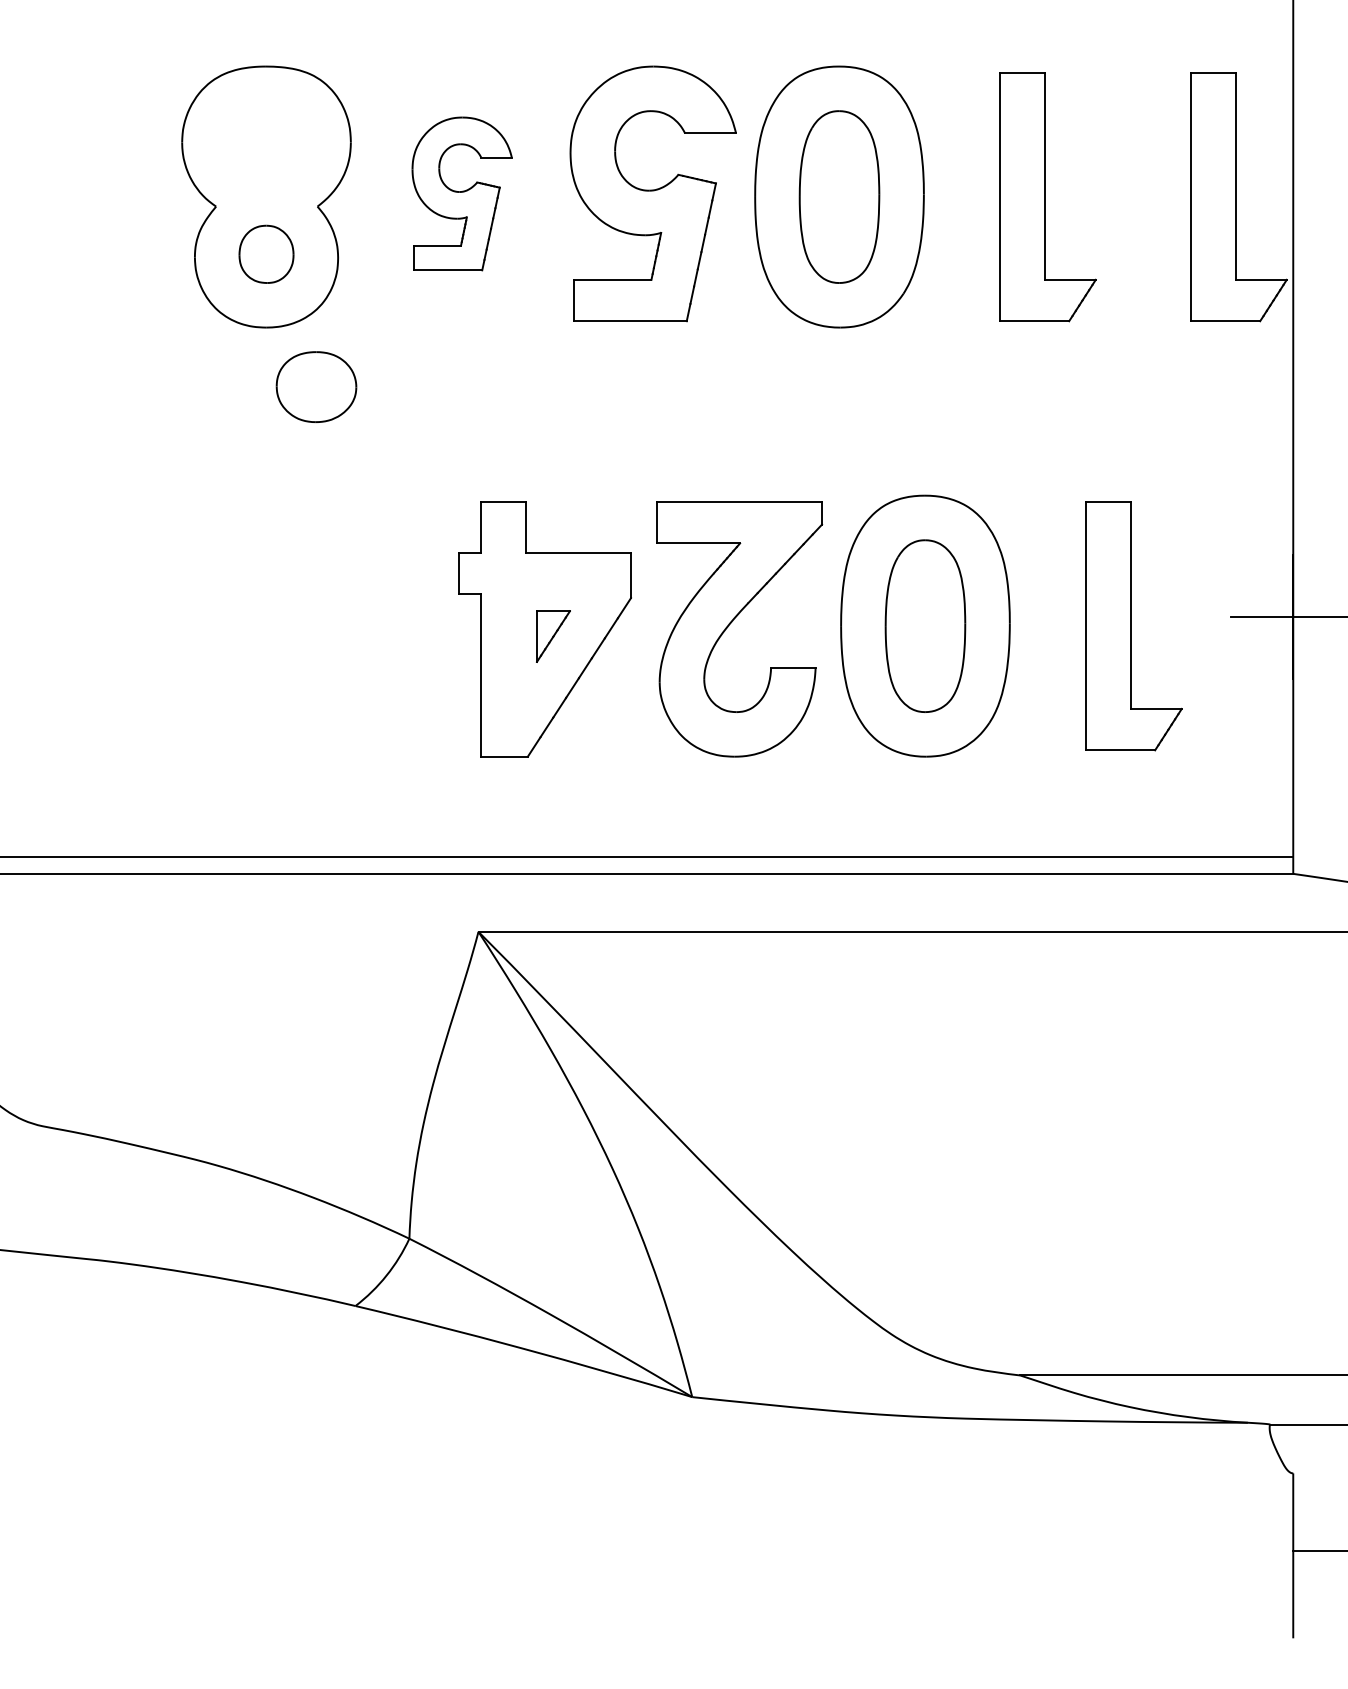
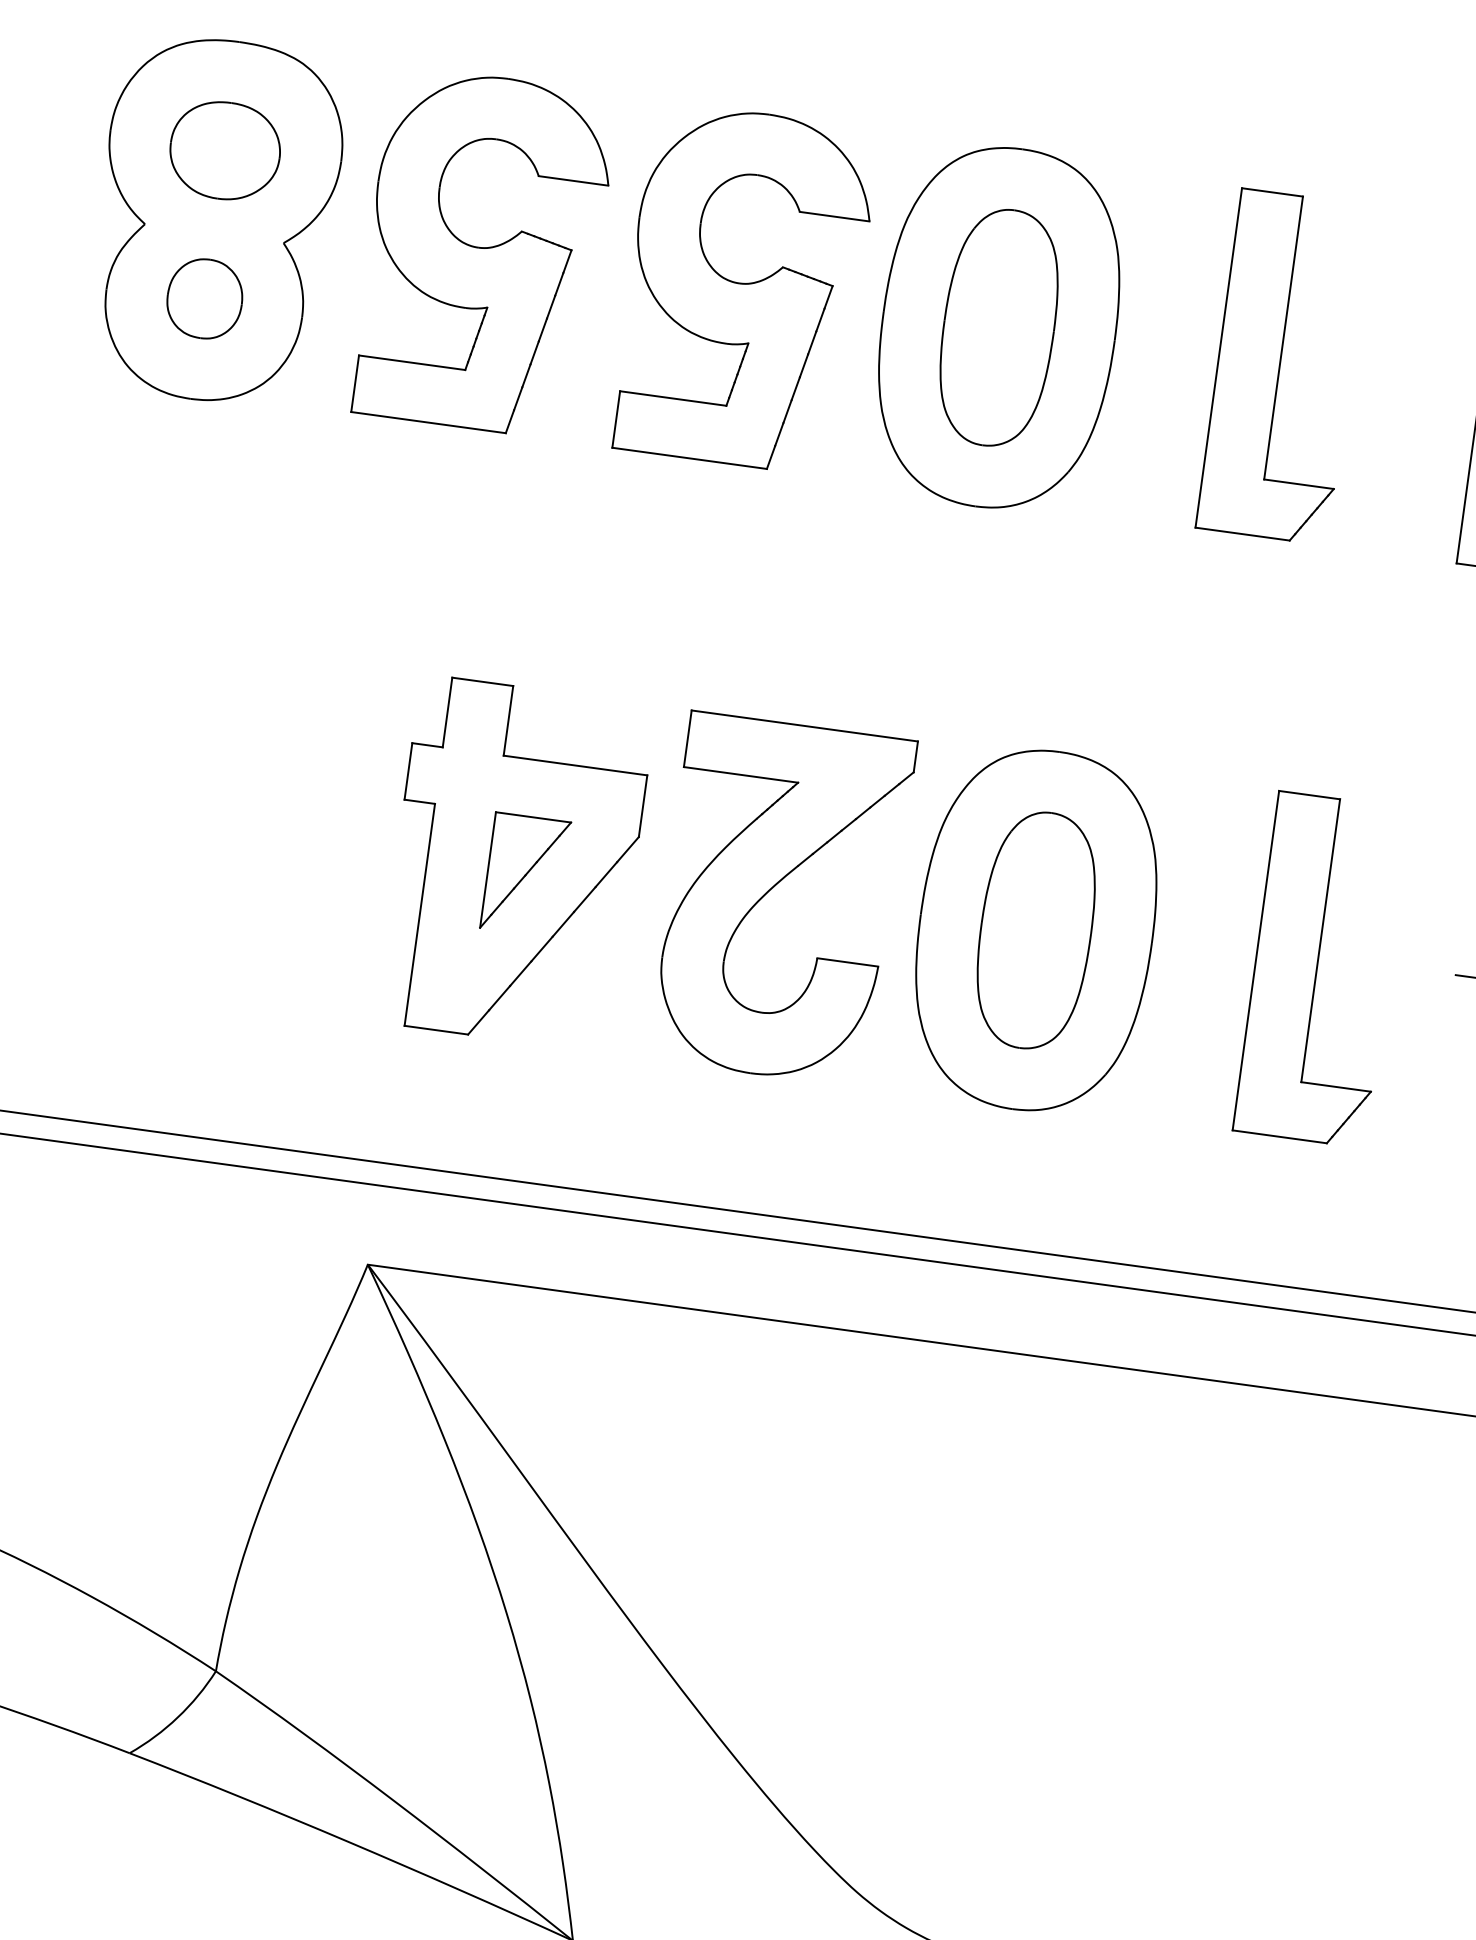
part: (461, 193) -> (482, 252), size x1.67
part: (316, 386) -> (225, 150), moved
part: (553, 636) -> (525, 875), size x1.67

